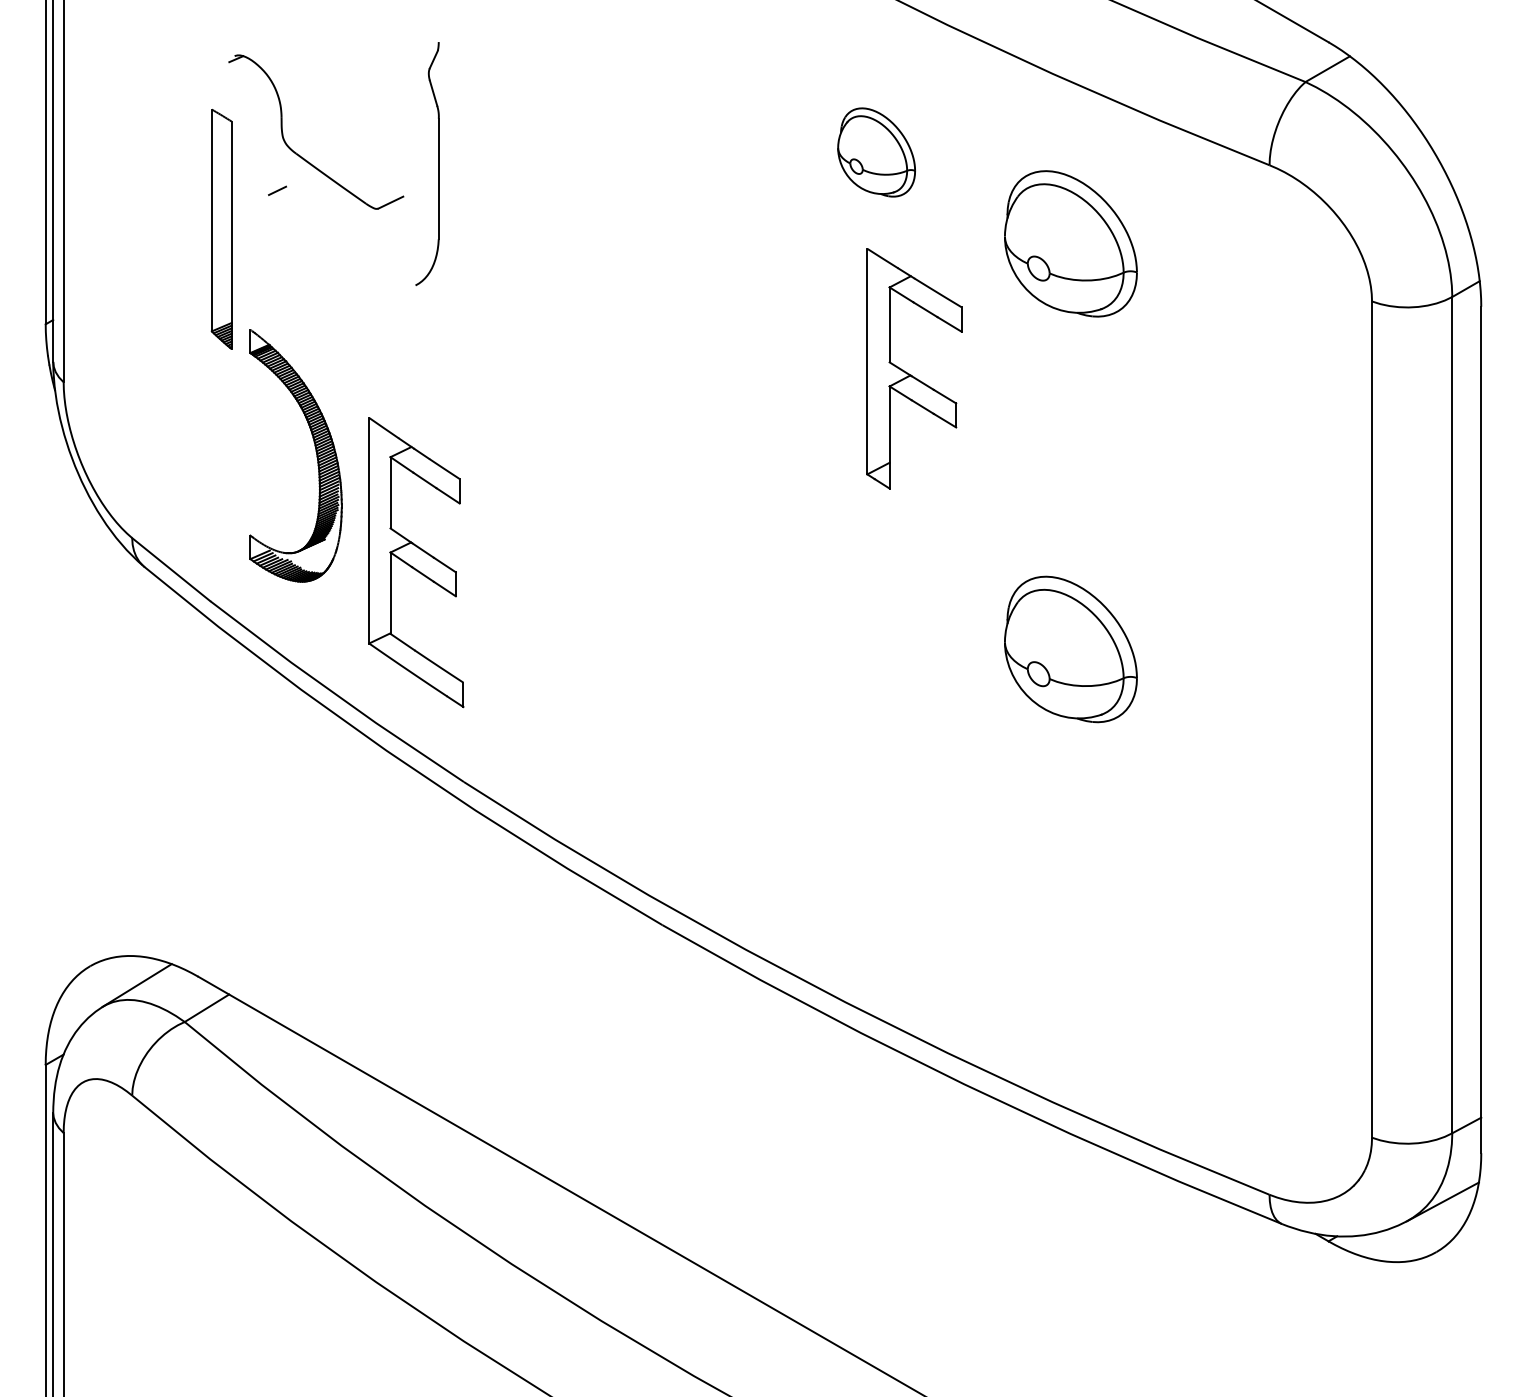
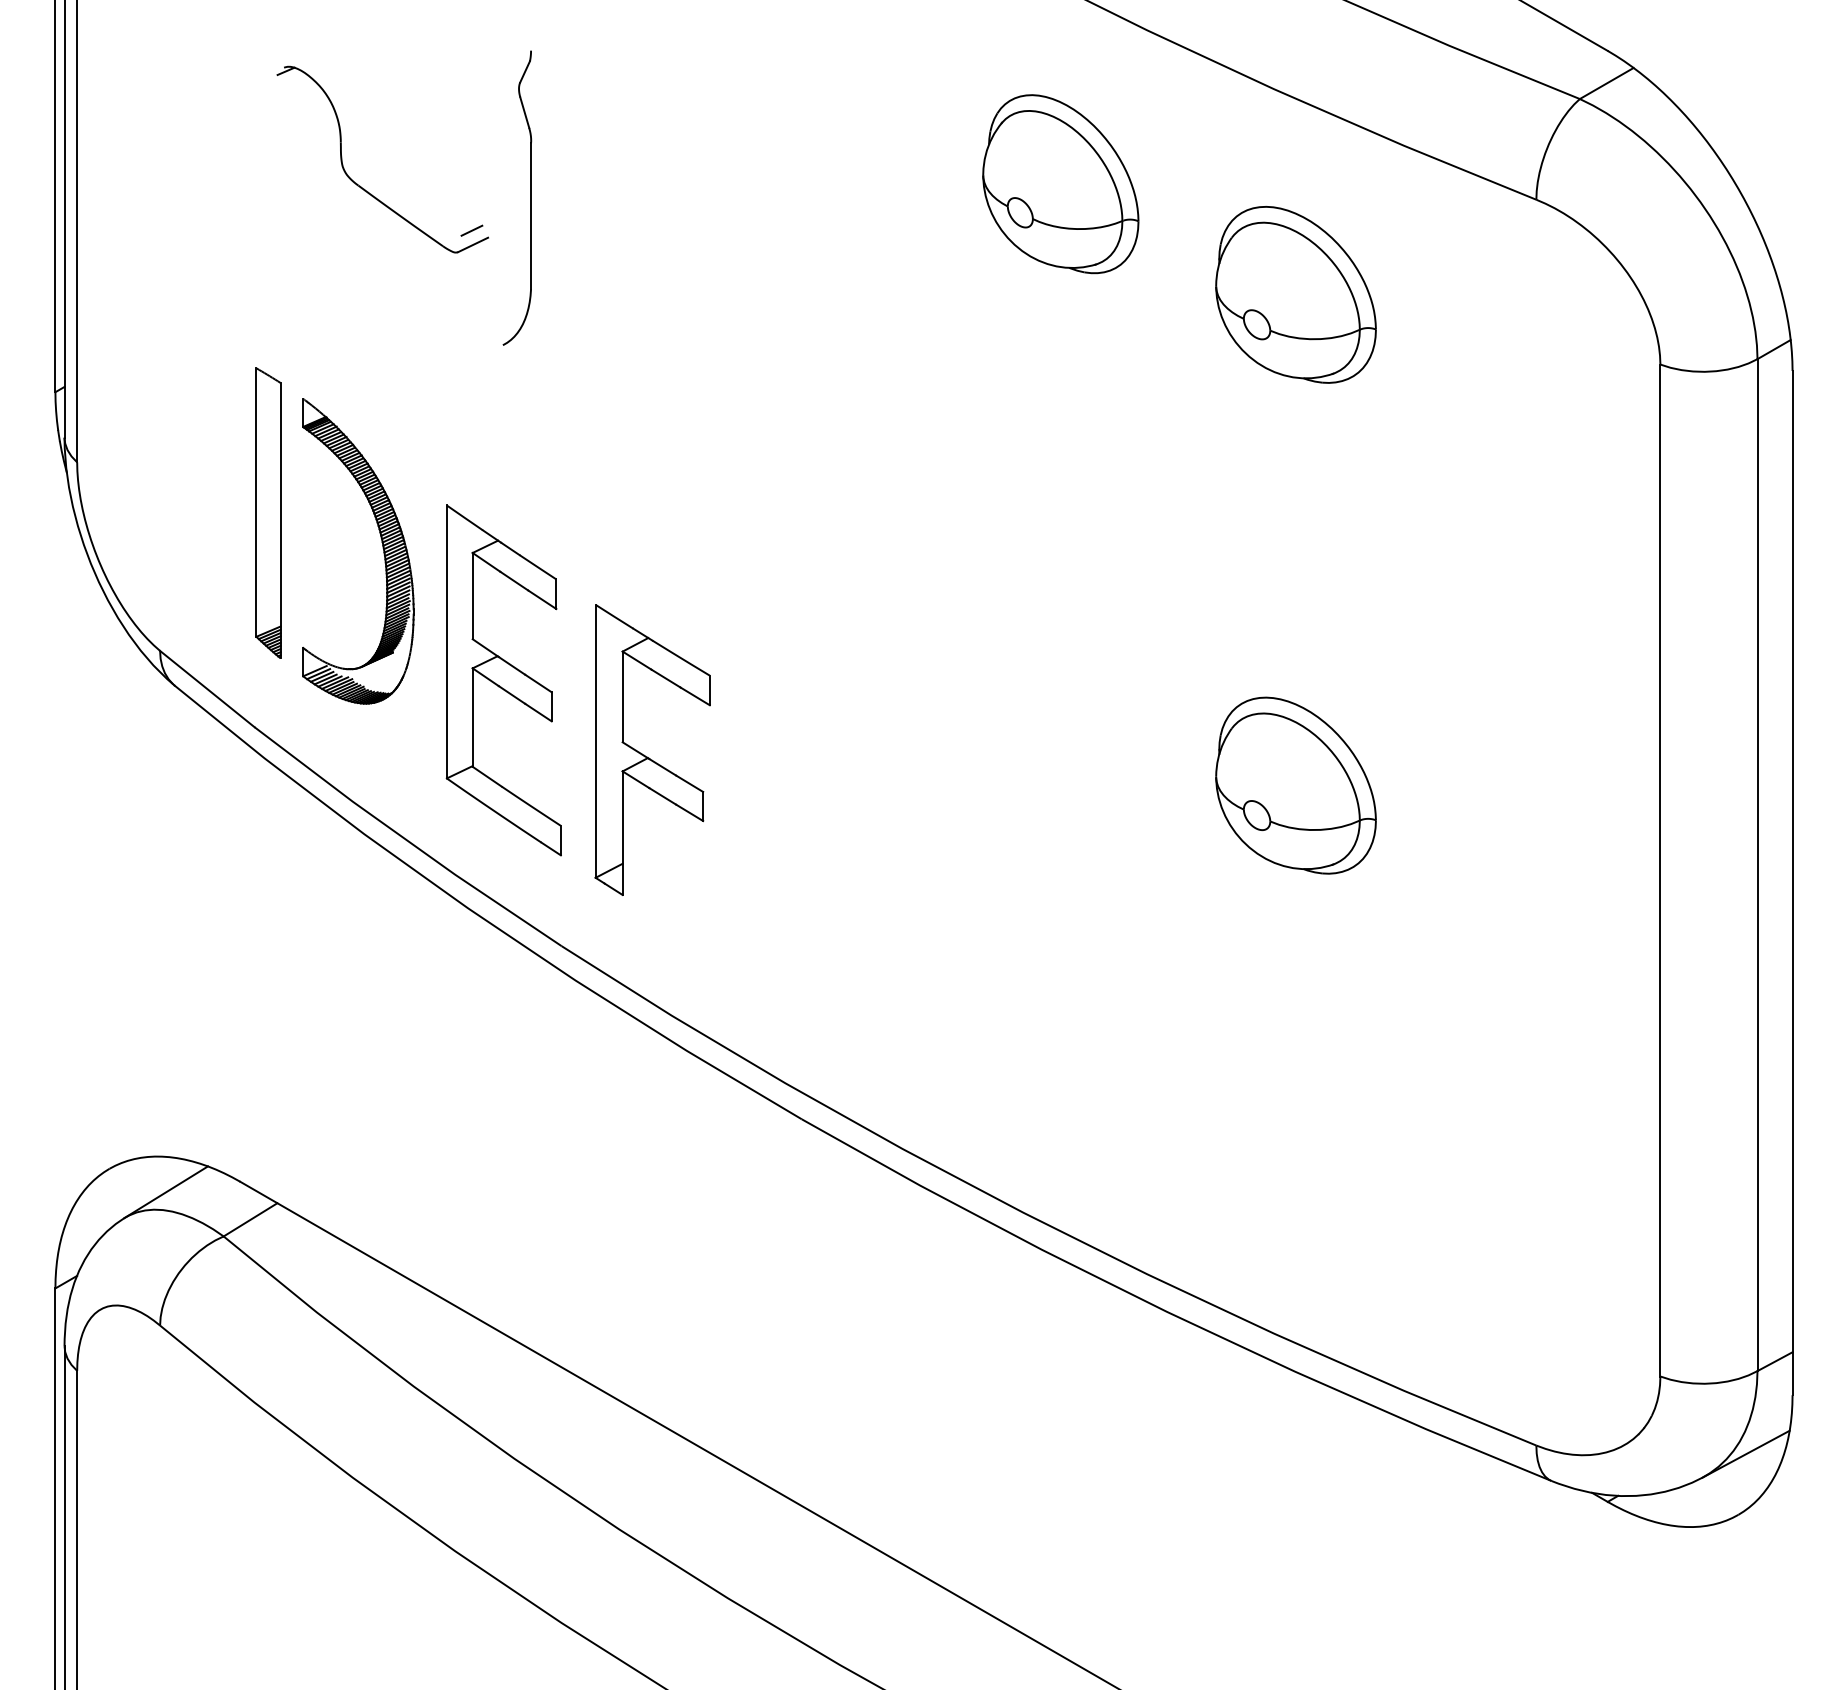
part: (876, 152) -> (1060, 184), size x1.67
line: (277, 190) -> (471, 230), moved
part: (221, 228) -> (268, 512), moved
part: (911, 374) -> (649, 757), moved

